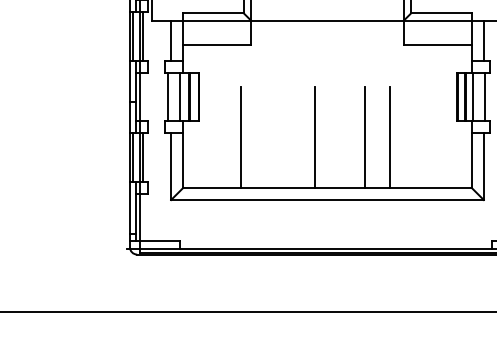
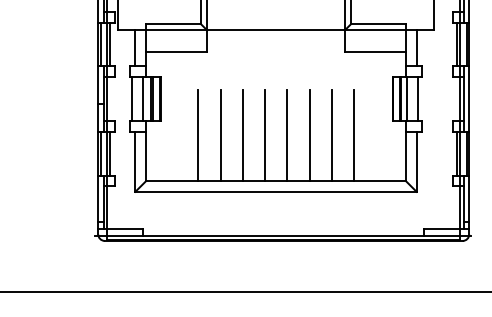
line: (265, 136) -> (220, 134), added
line: (290, 136) -> (242, 134), added
line: (340, 136) -> (287, 134), added
line: (414, 136) -> (354, 134), added

